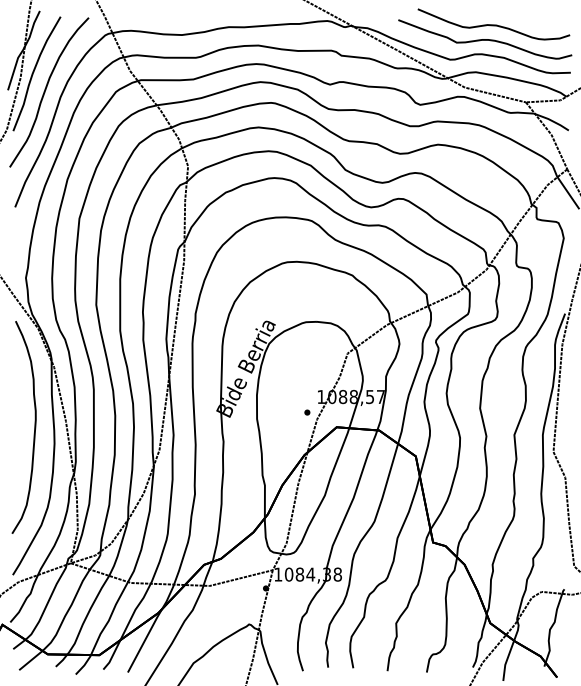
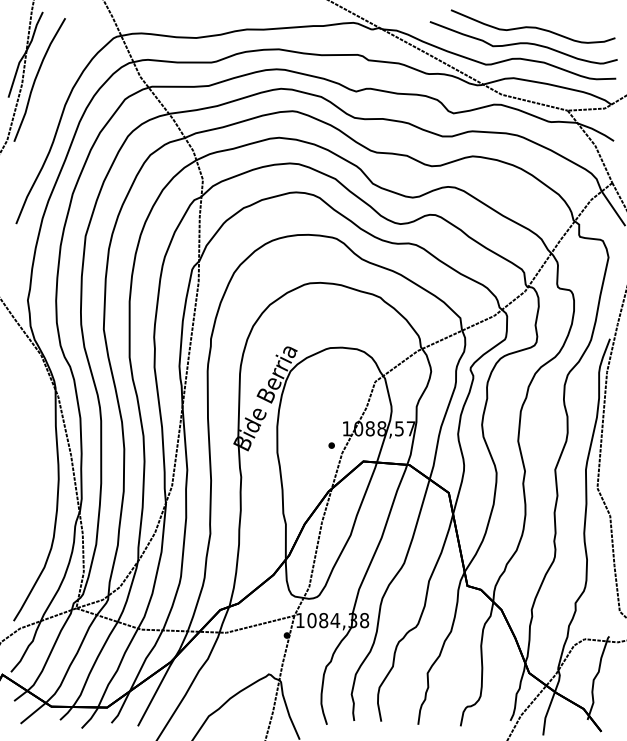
curve: (46, 90) -> (50, 97), removed
curve: (34, 427) -> (37, 461), removed

